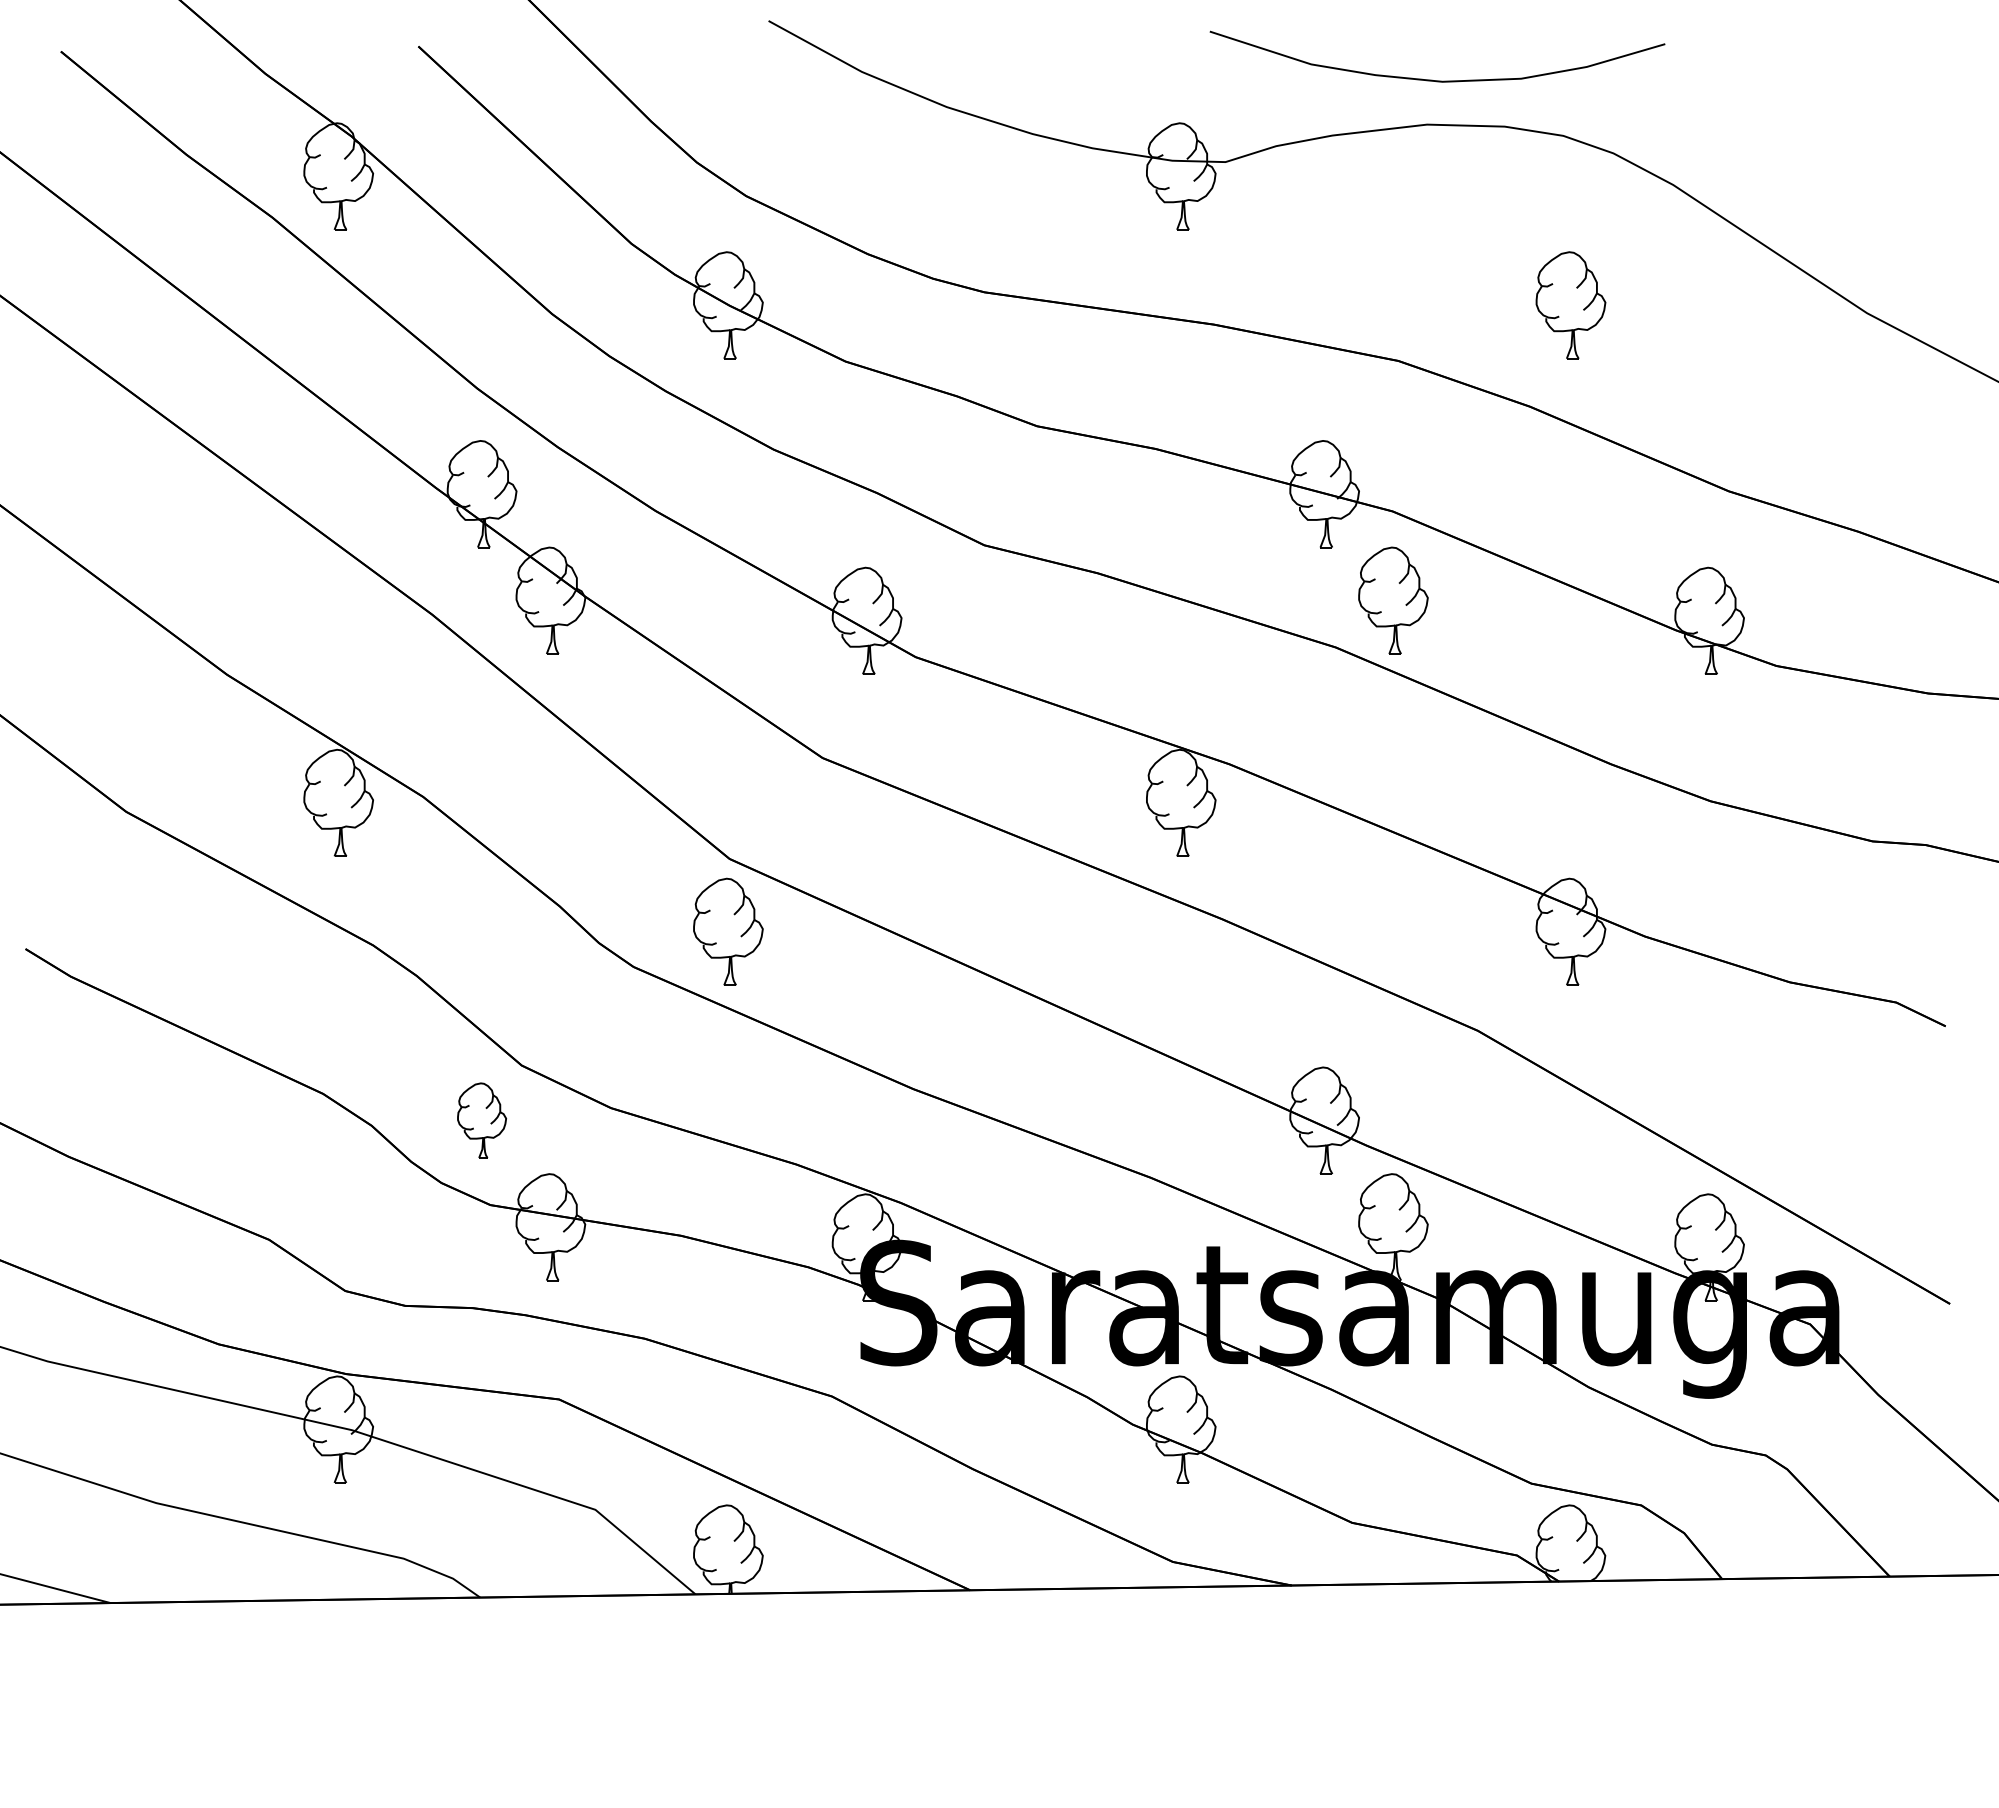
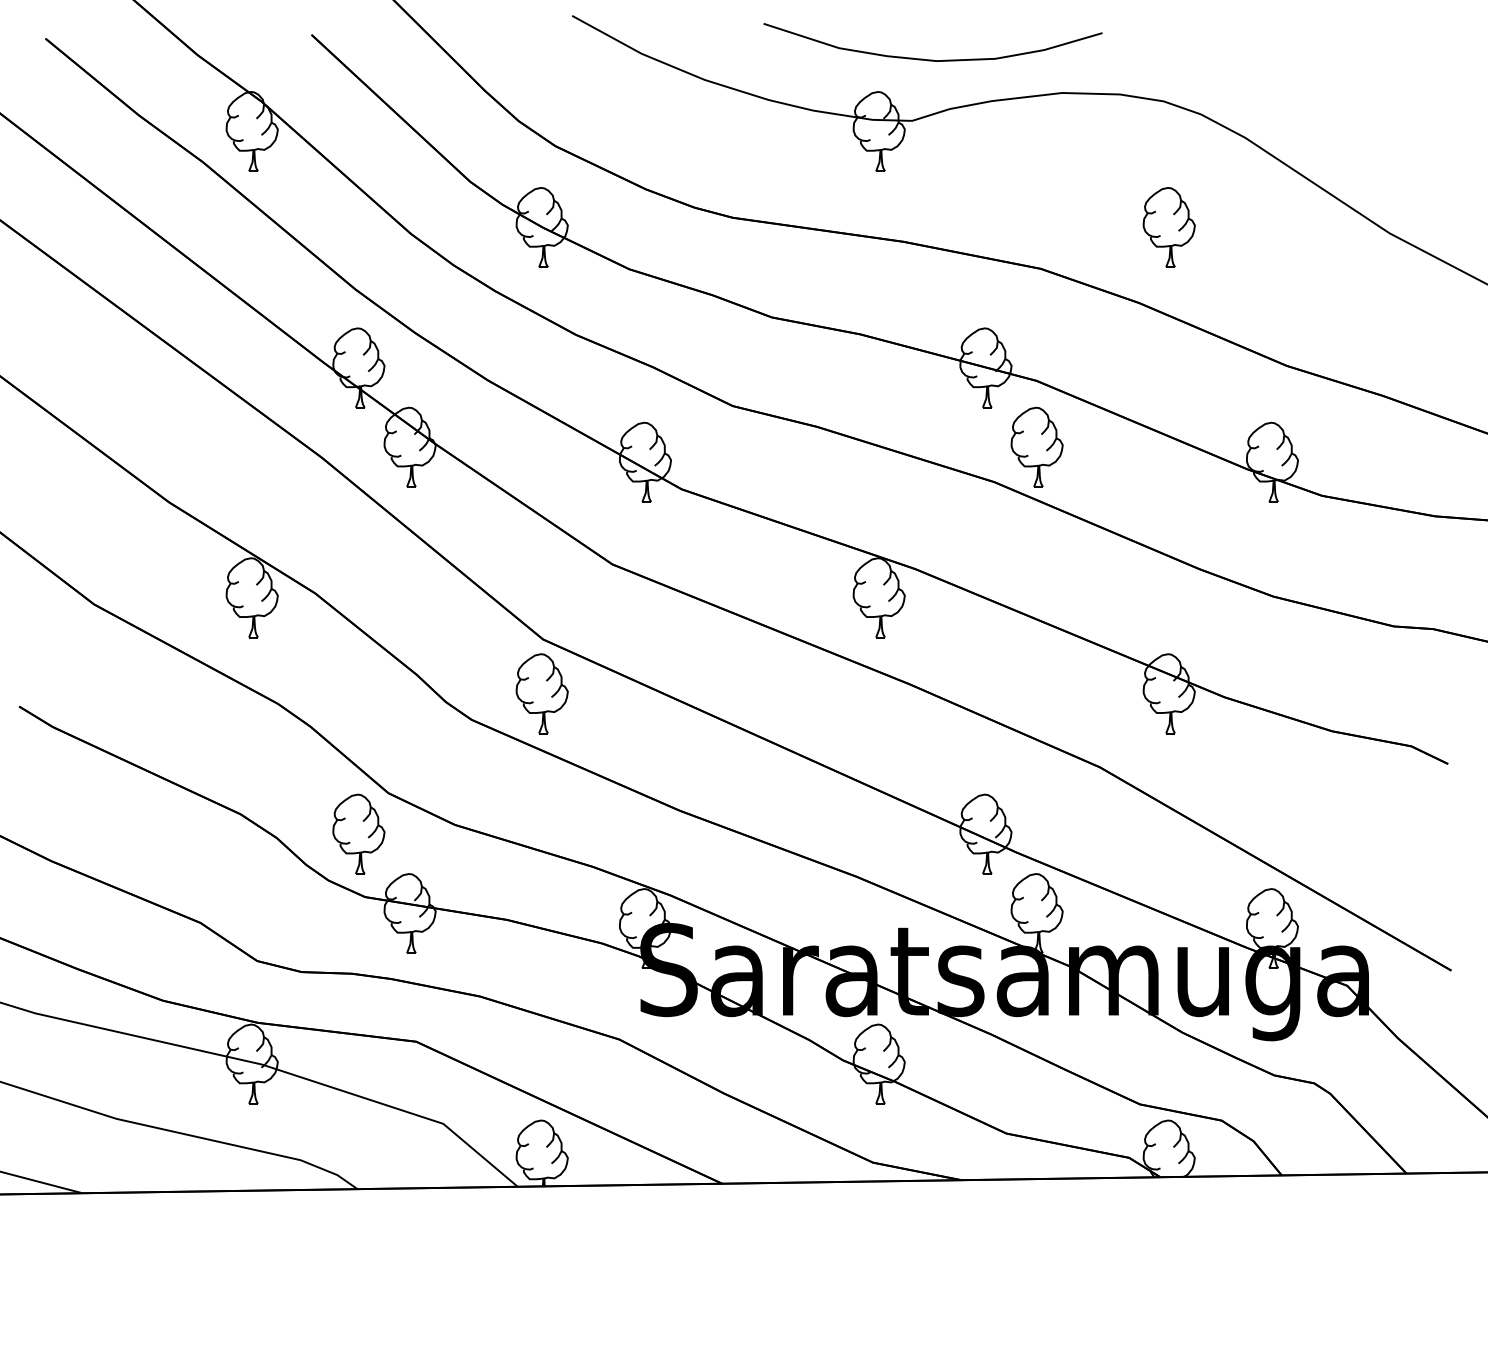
curve: (1432, 79) -> (929, 59), moved
part: (481, 1120) -> (358, 834), size x1.43

